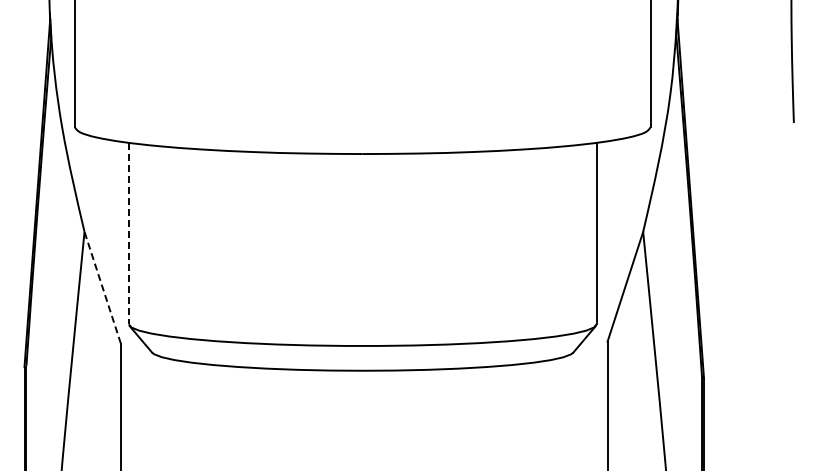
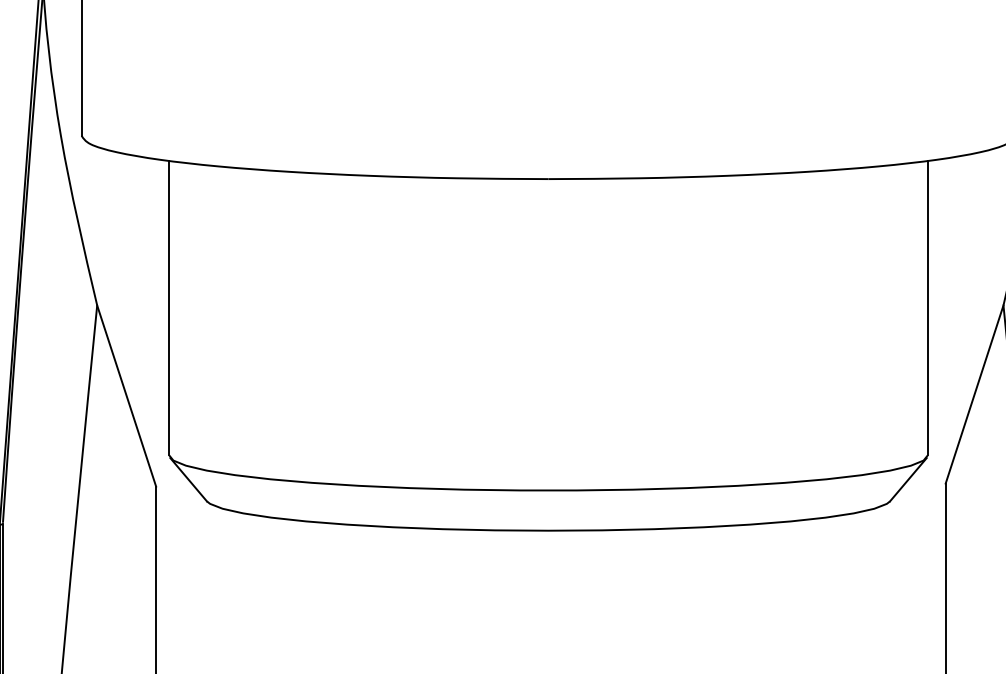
line: (128, 233) -> (168, 308), dashed -> solid
line: (102, 287) -> (126, 395), dashed -> solid

